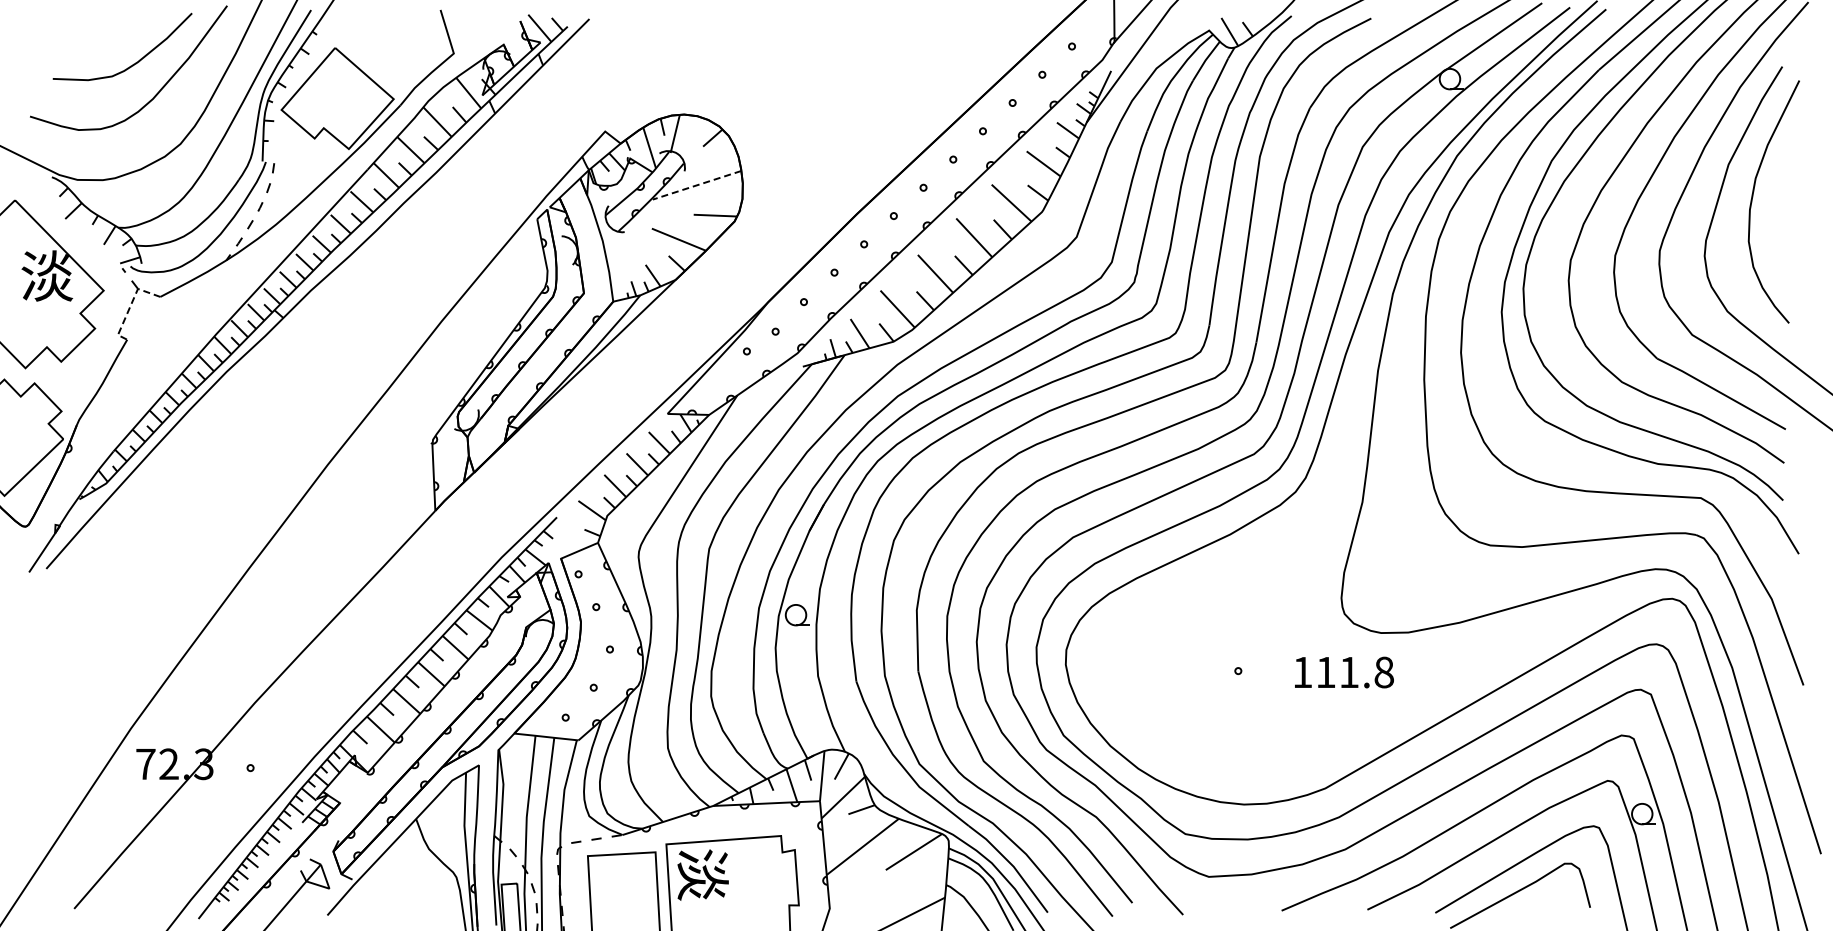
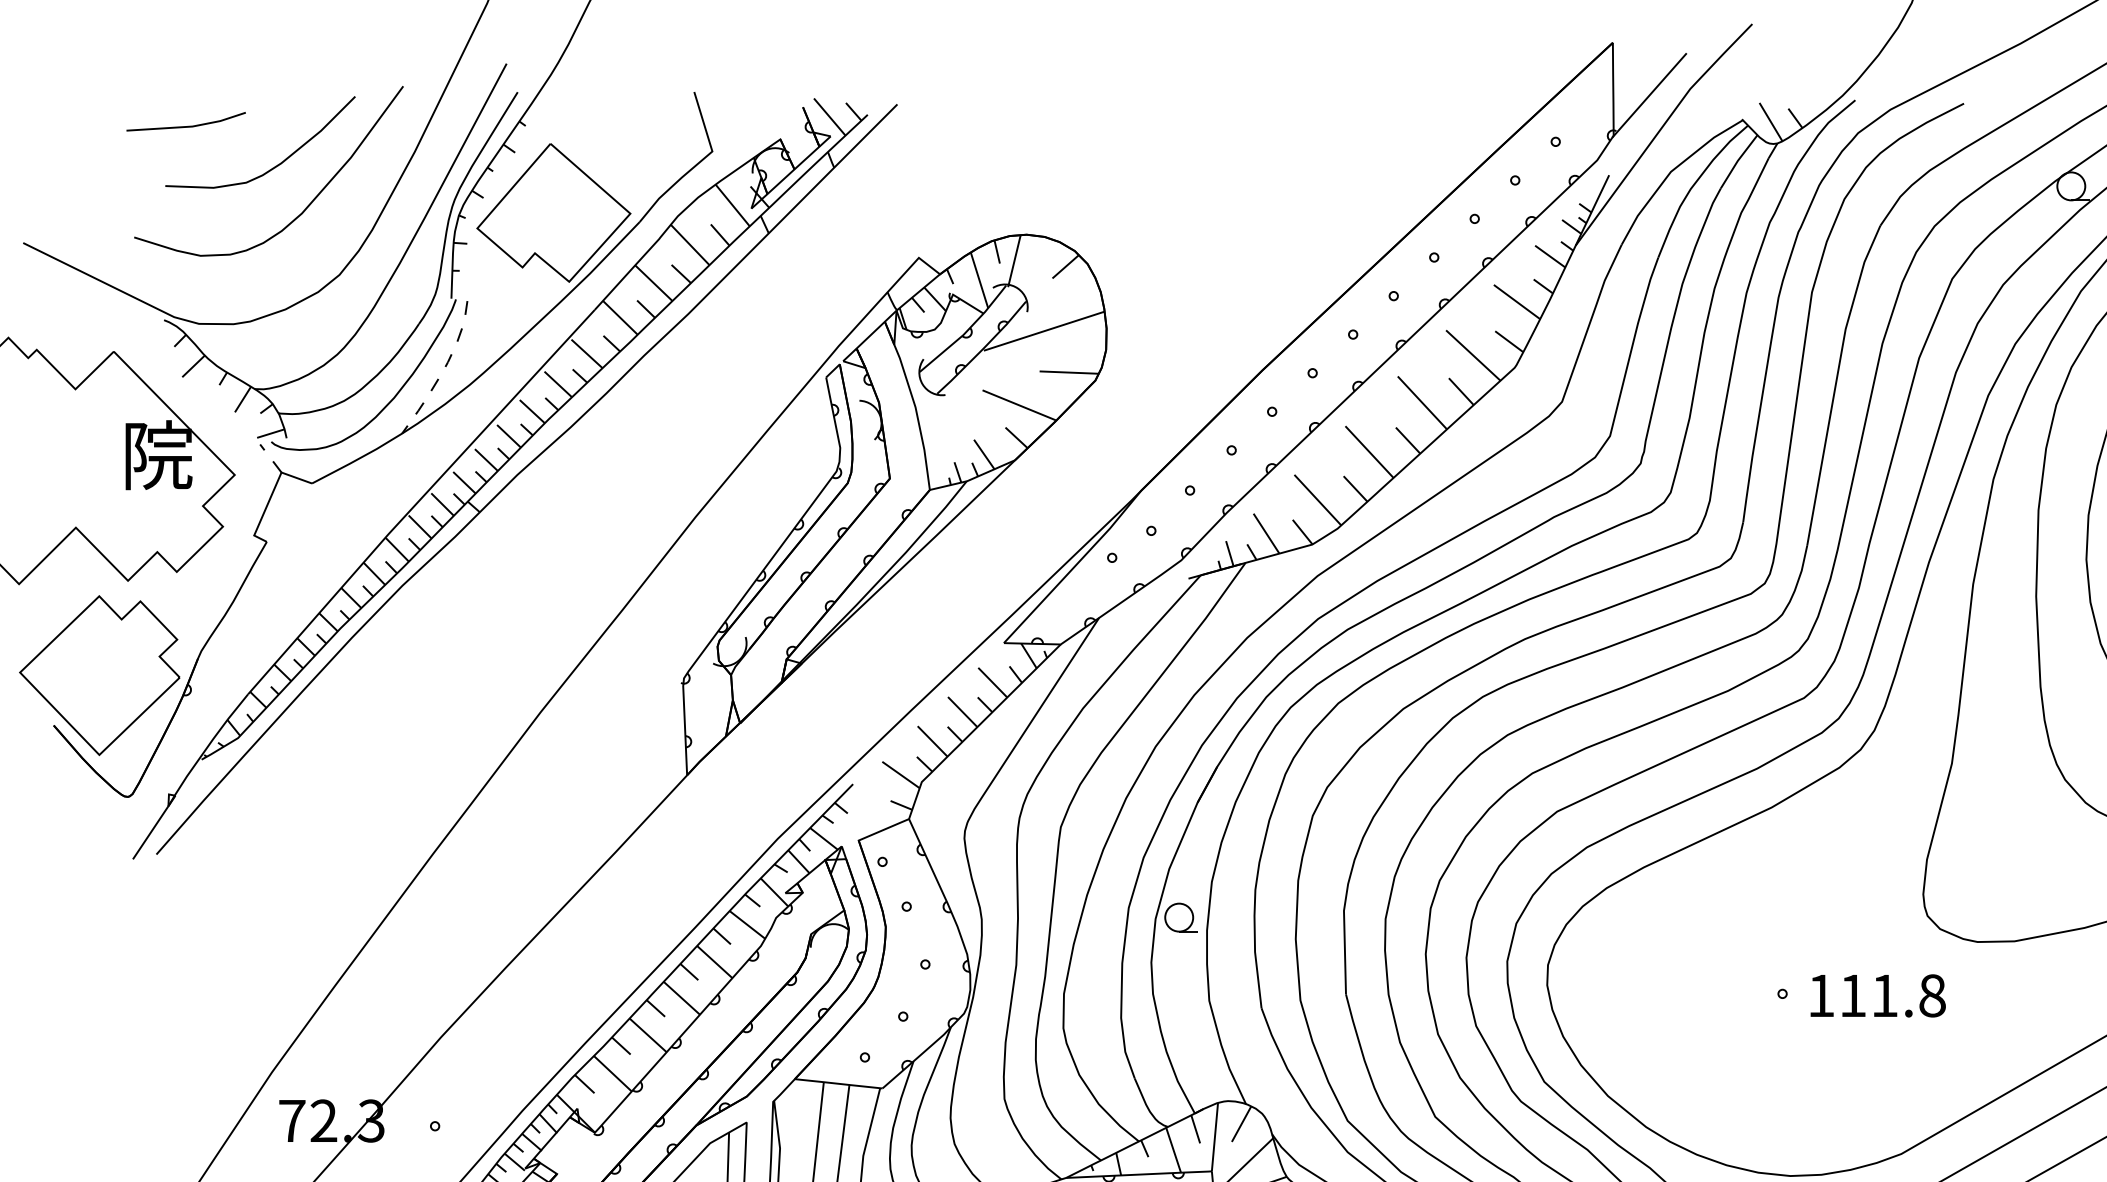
line: (67, 34) -> (185, 125), added
line: (696, 185) -> (1043, 331), dashed -> solid
text: (47, 275) -> (158, 454), 淡 -> 院
line: (130, 306) -> (271, 496), dashed -> solid
text: (1344, 672) -> (1878, 995), moved

